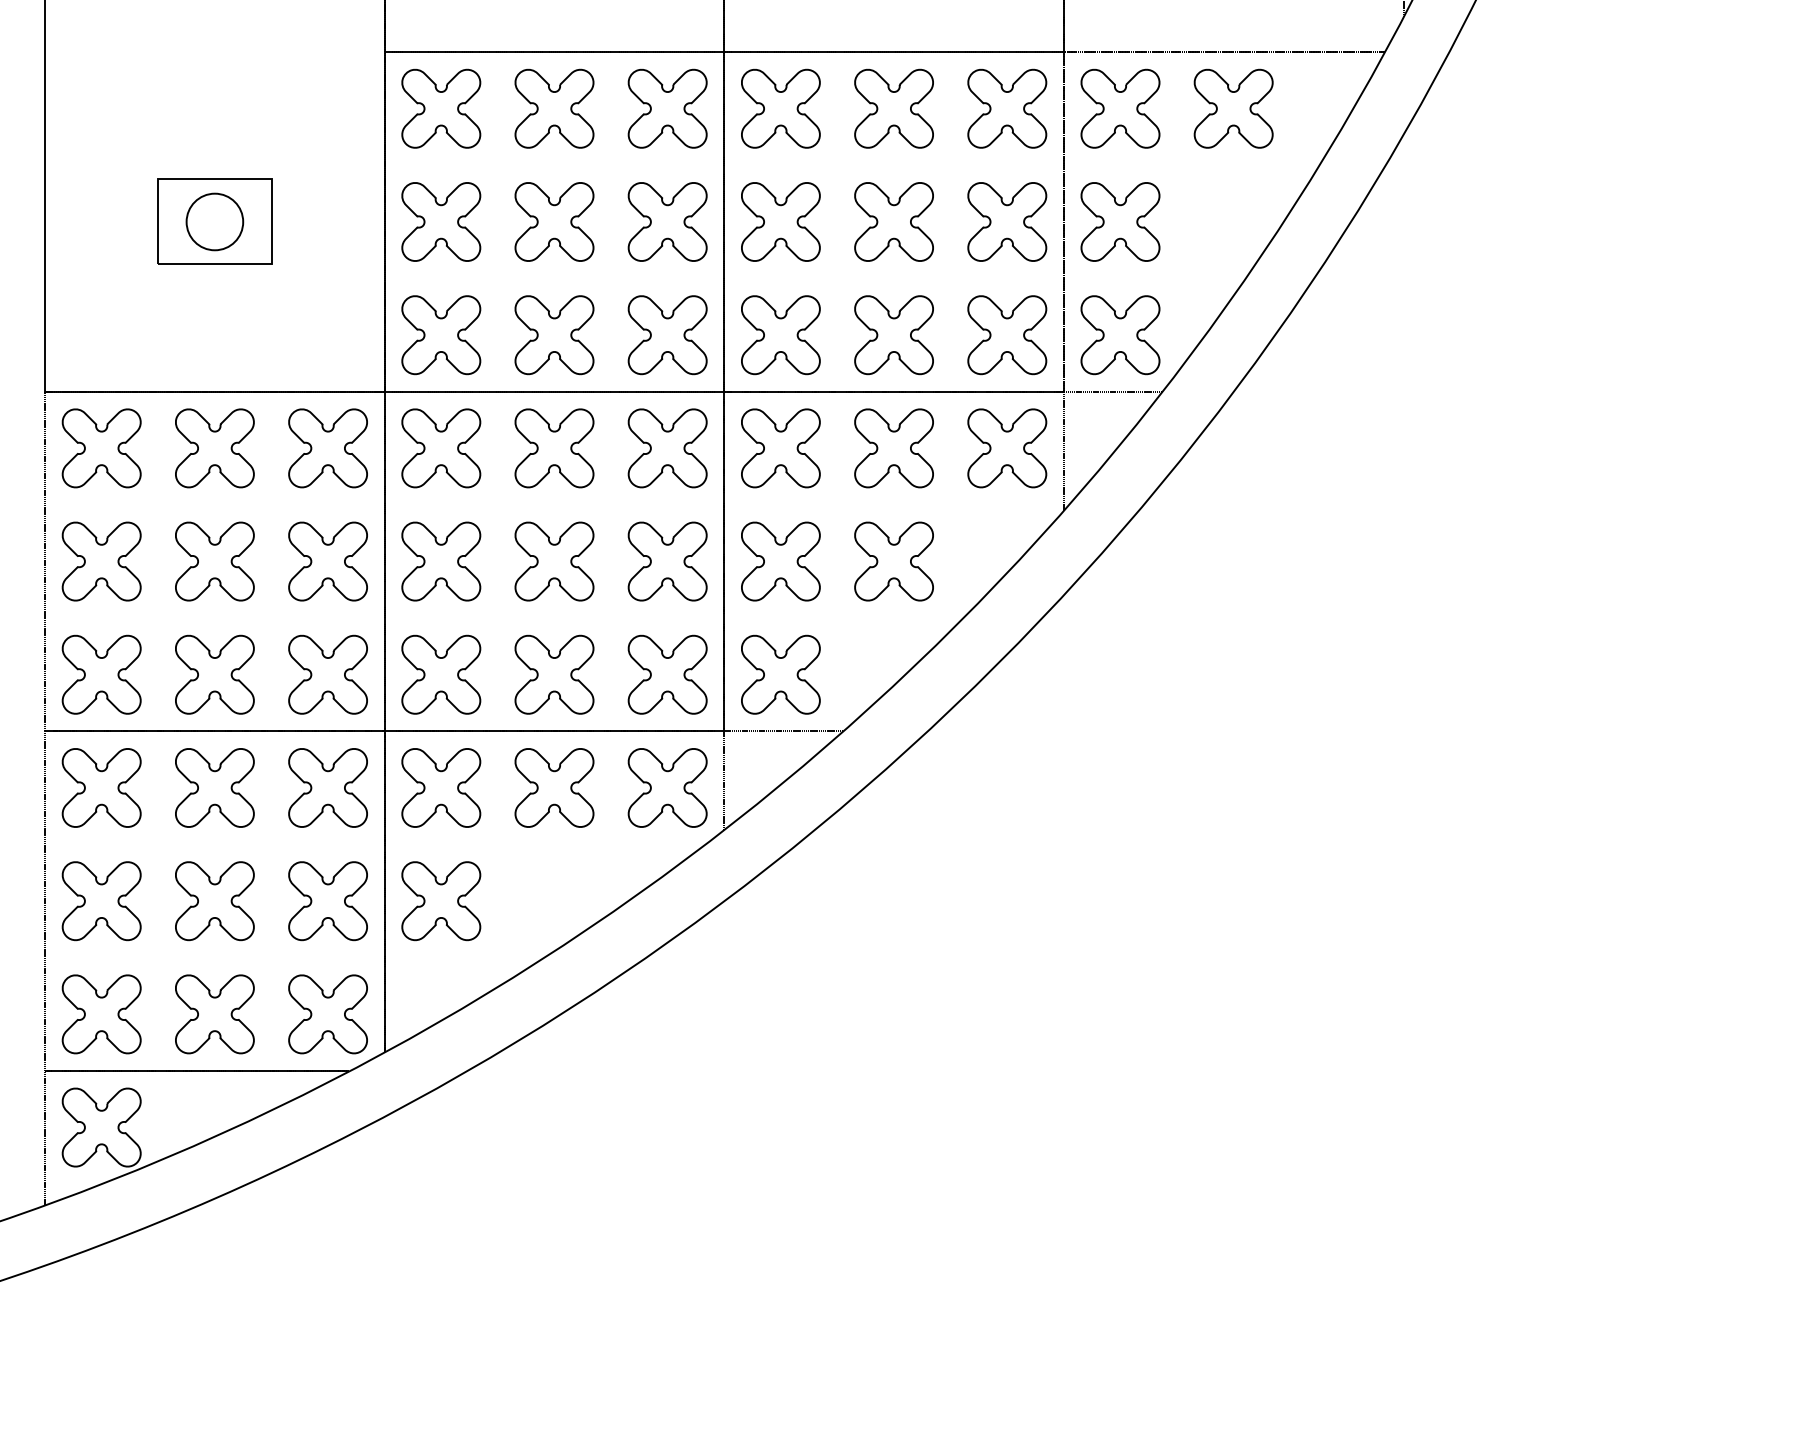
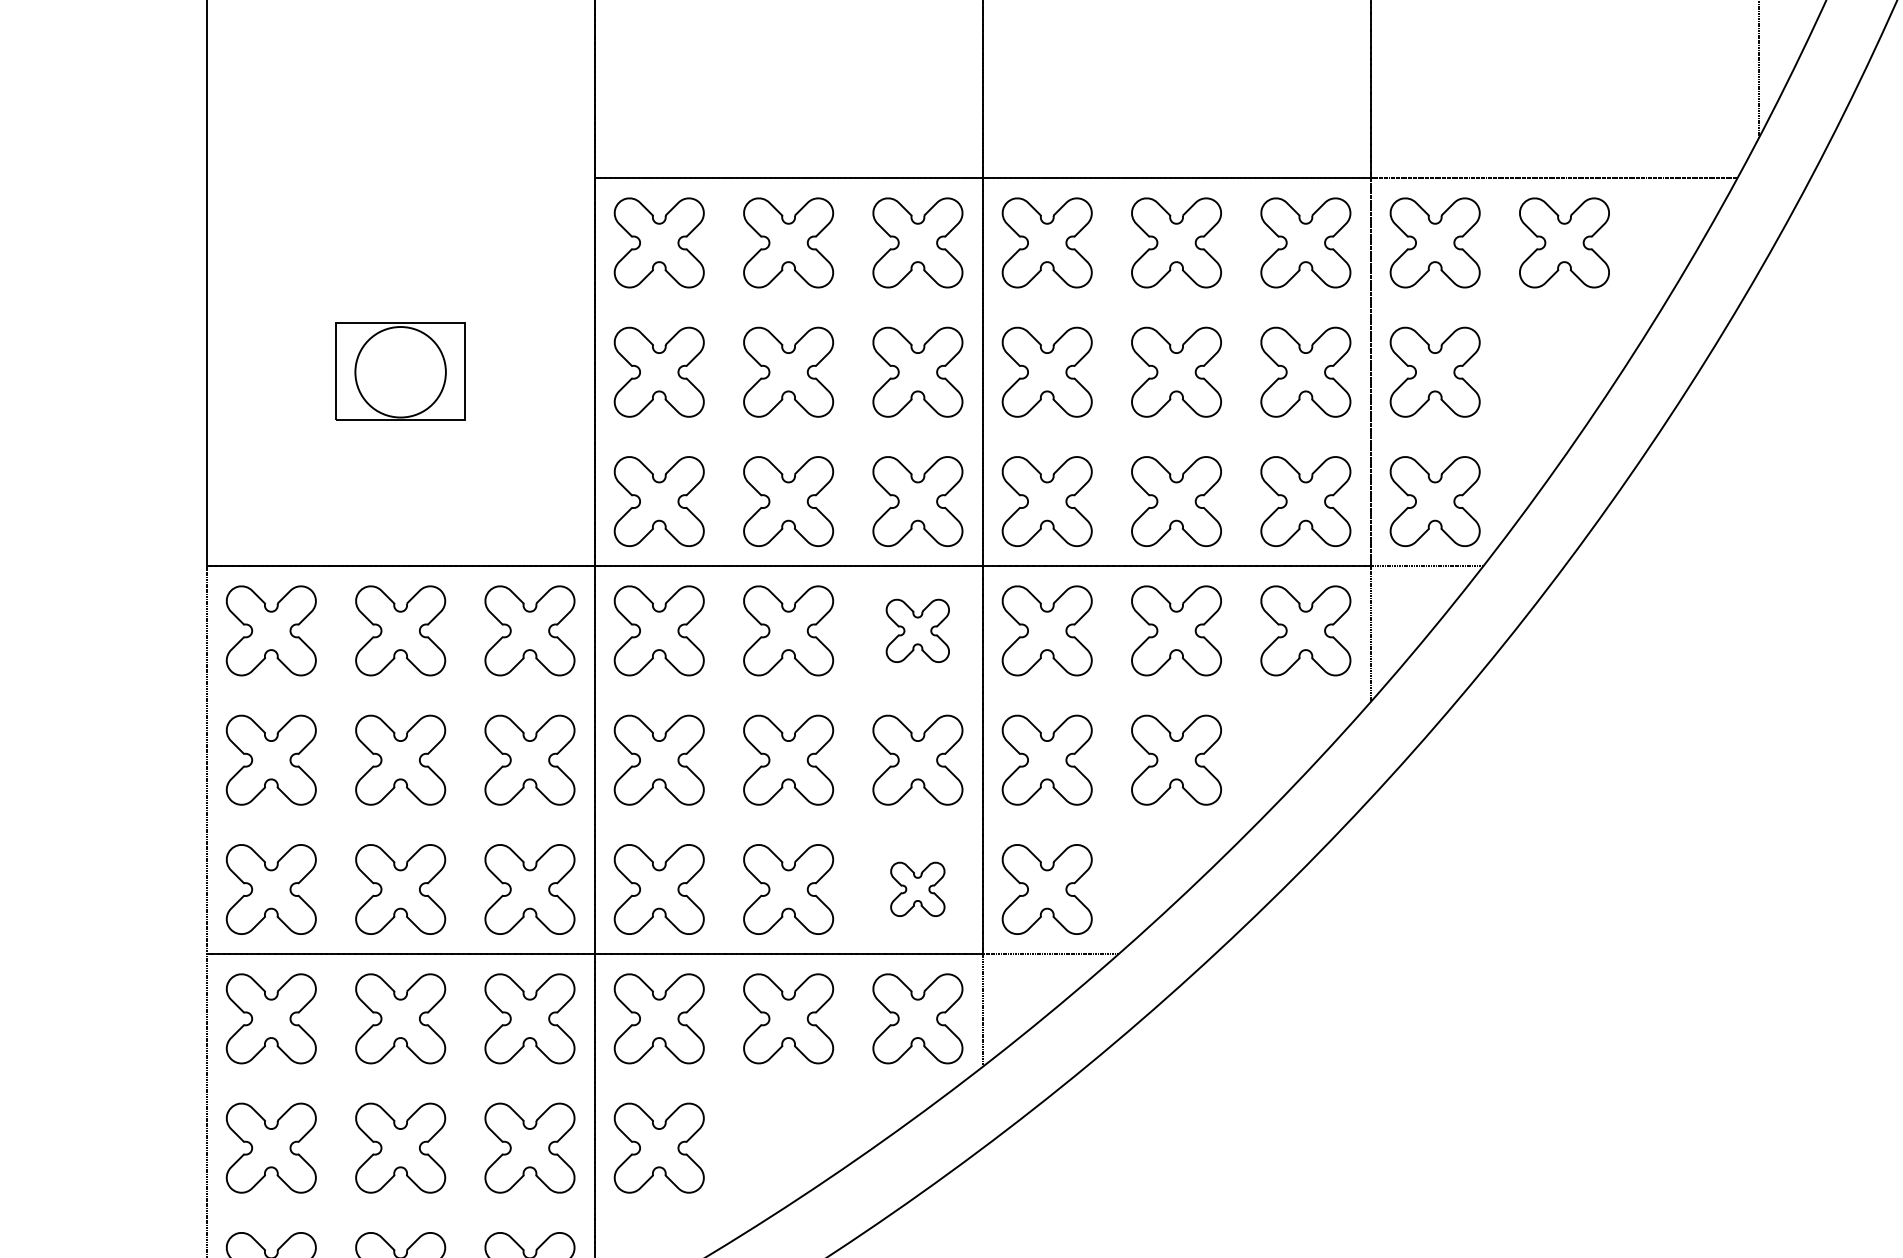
circle: (214, 221) -> (400, 371), size x1.4
part: (667, 448) -> (917, 631), size x0.7
part: (667, 674) -> (917, 889), size x0.6

